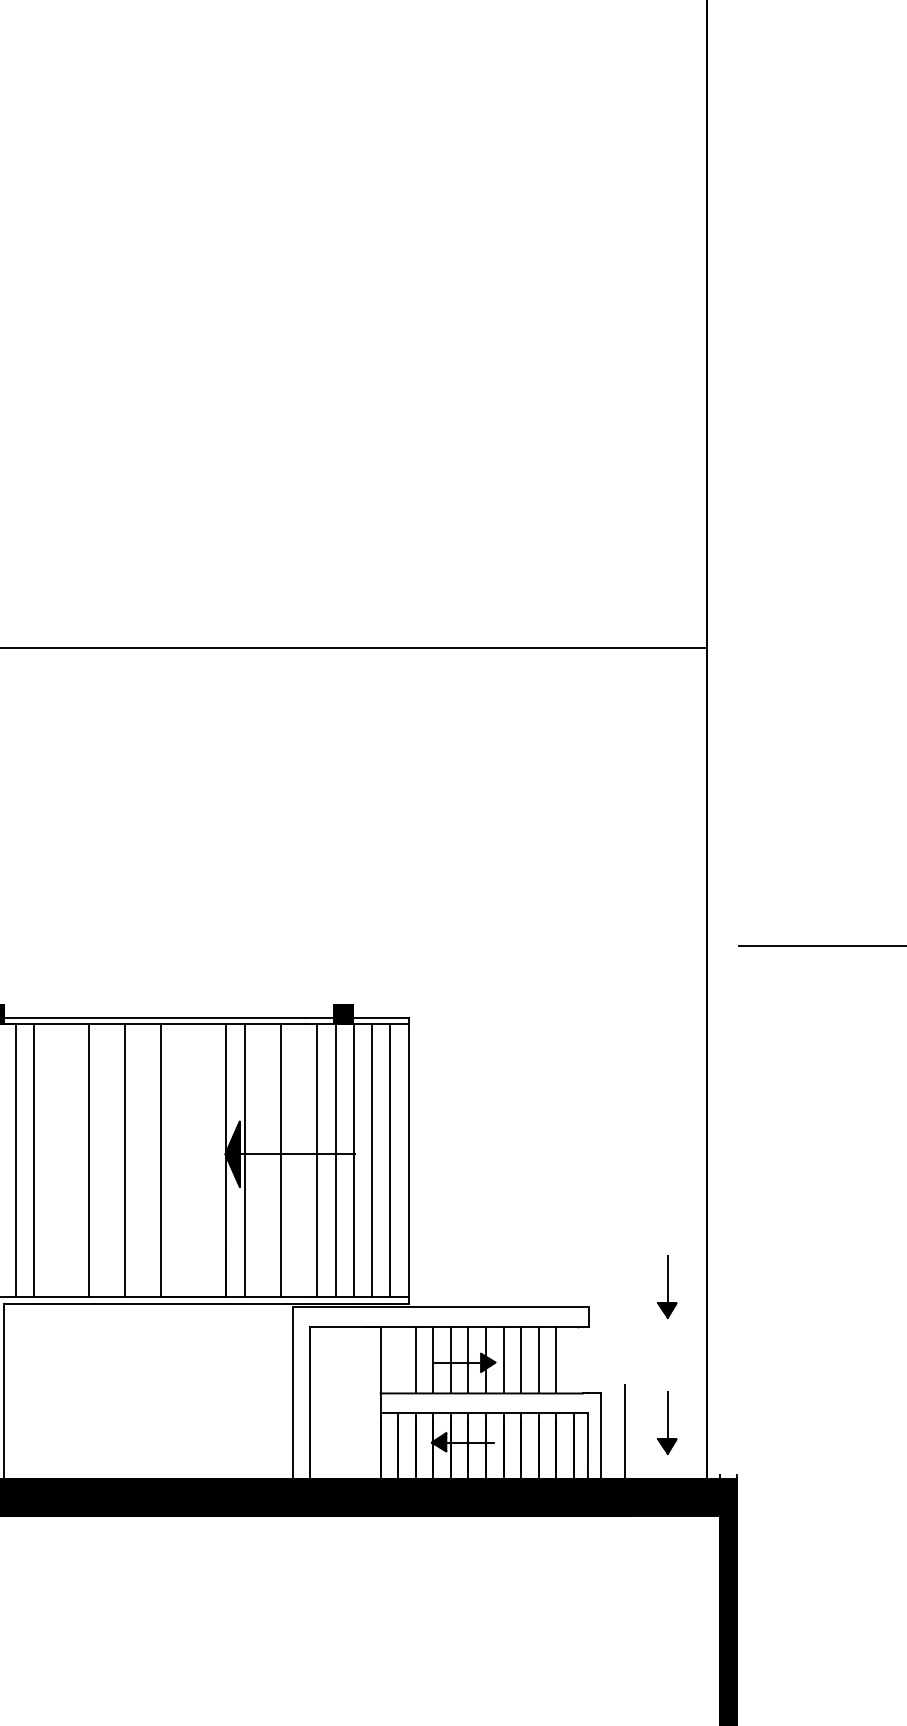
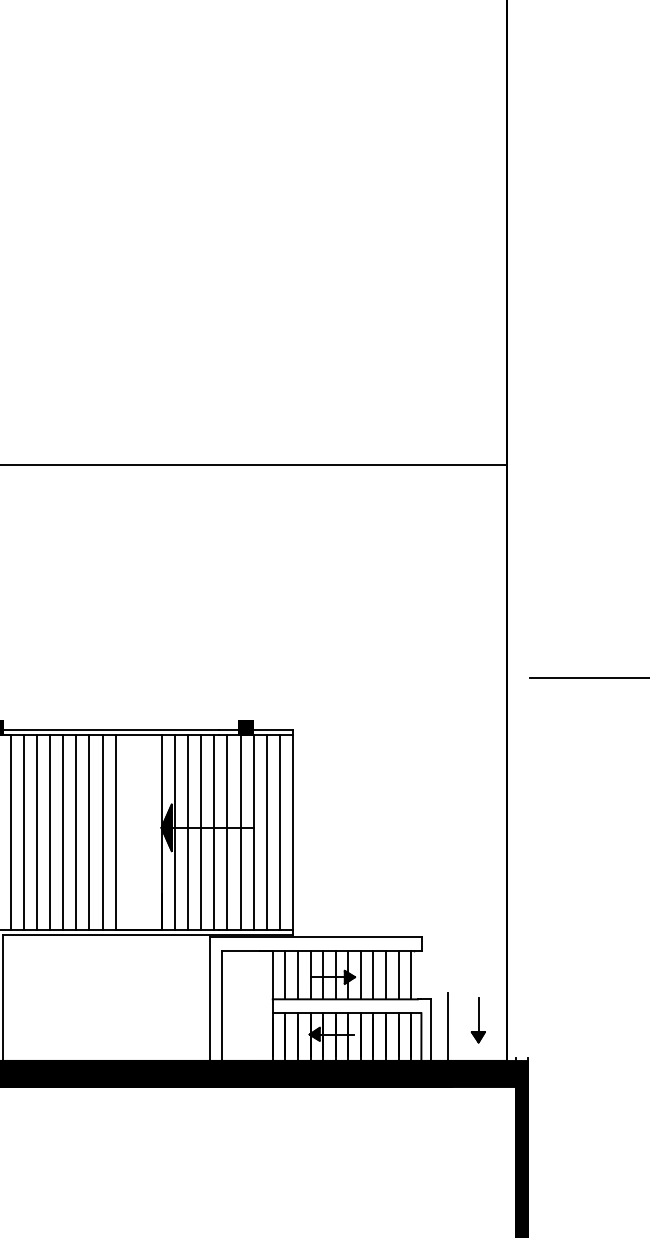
line: (52, 1160) -> (37, 832), added
line: (70, 1160) -> (50, 832), added
line: (106, 1160) -> (76, 832), added
line: (143, 1160) -> (102, 832), added
line: (262, 1160) -> (188, 832), added
line: (299, 1160) -> (214, 832), added
part: (667, 1286) -> (478, 922), removed
line: (398, 1359) -> (285, 974), added
line: (573, 1359) -> (411, 974), added

